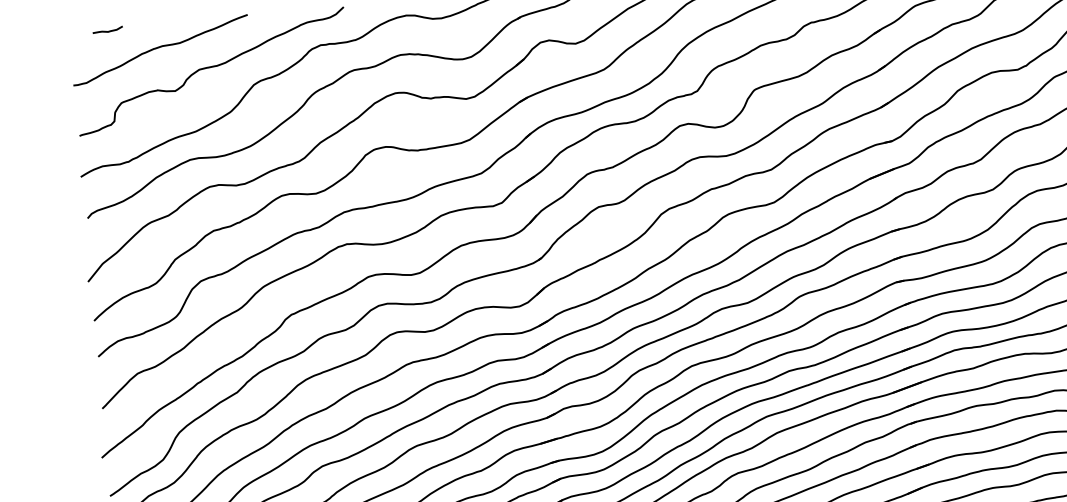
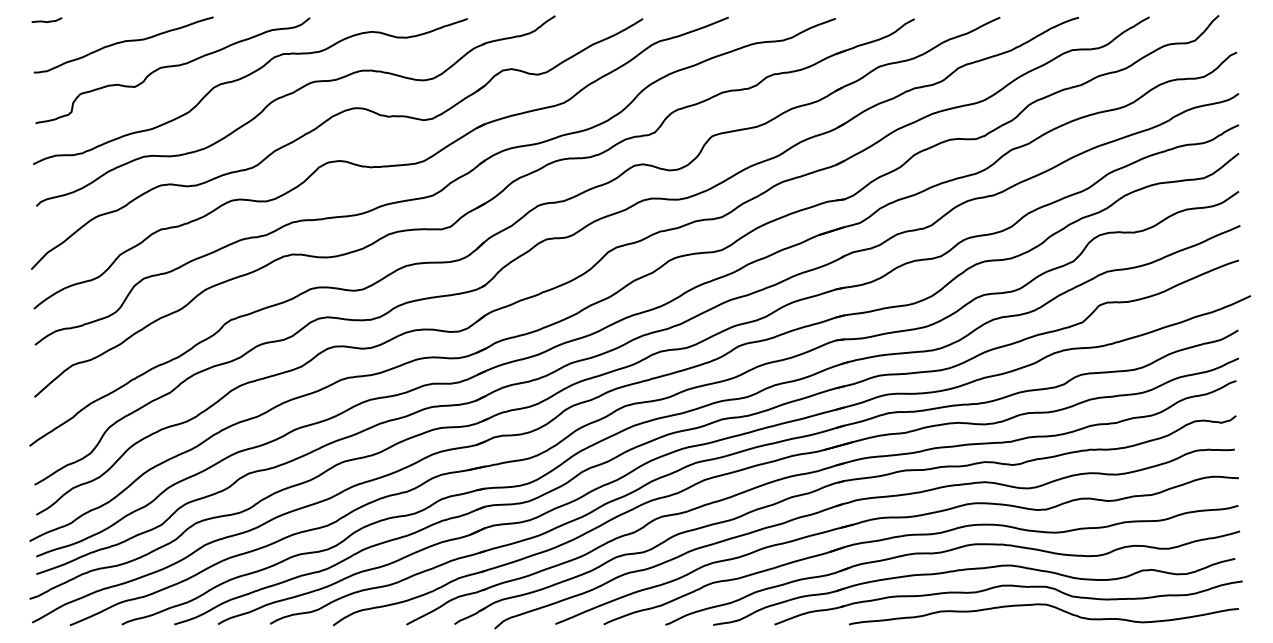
curve: (107, 31) -> (46, 21), moved

